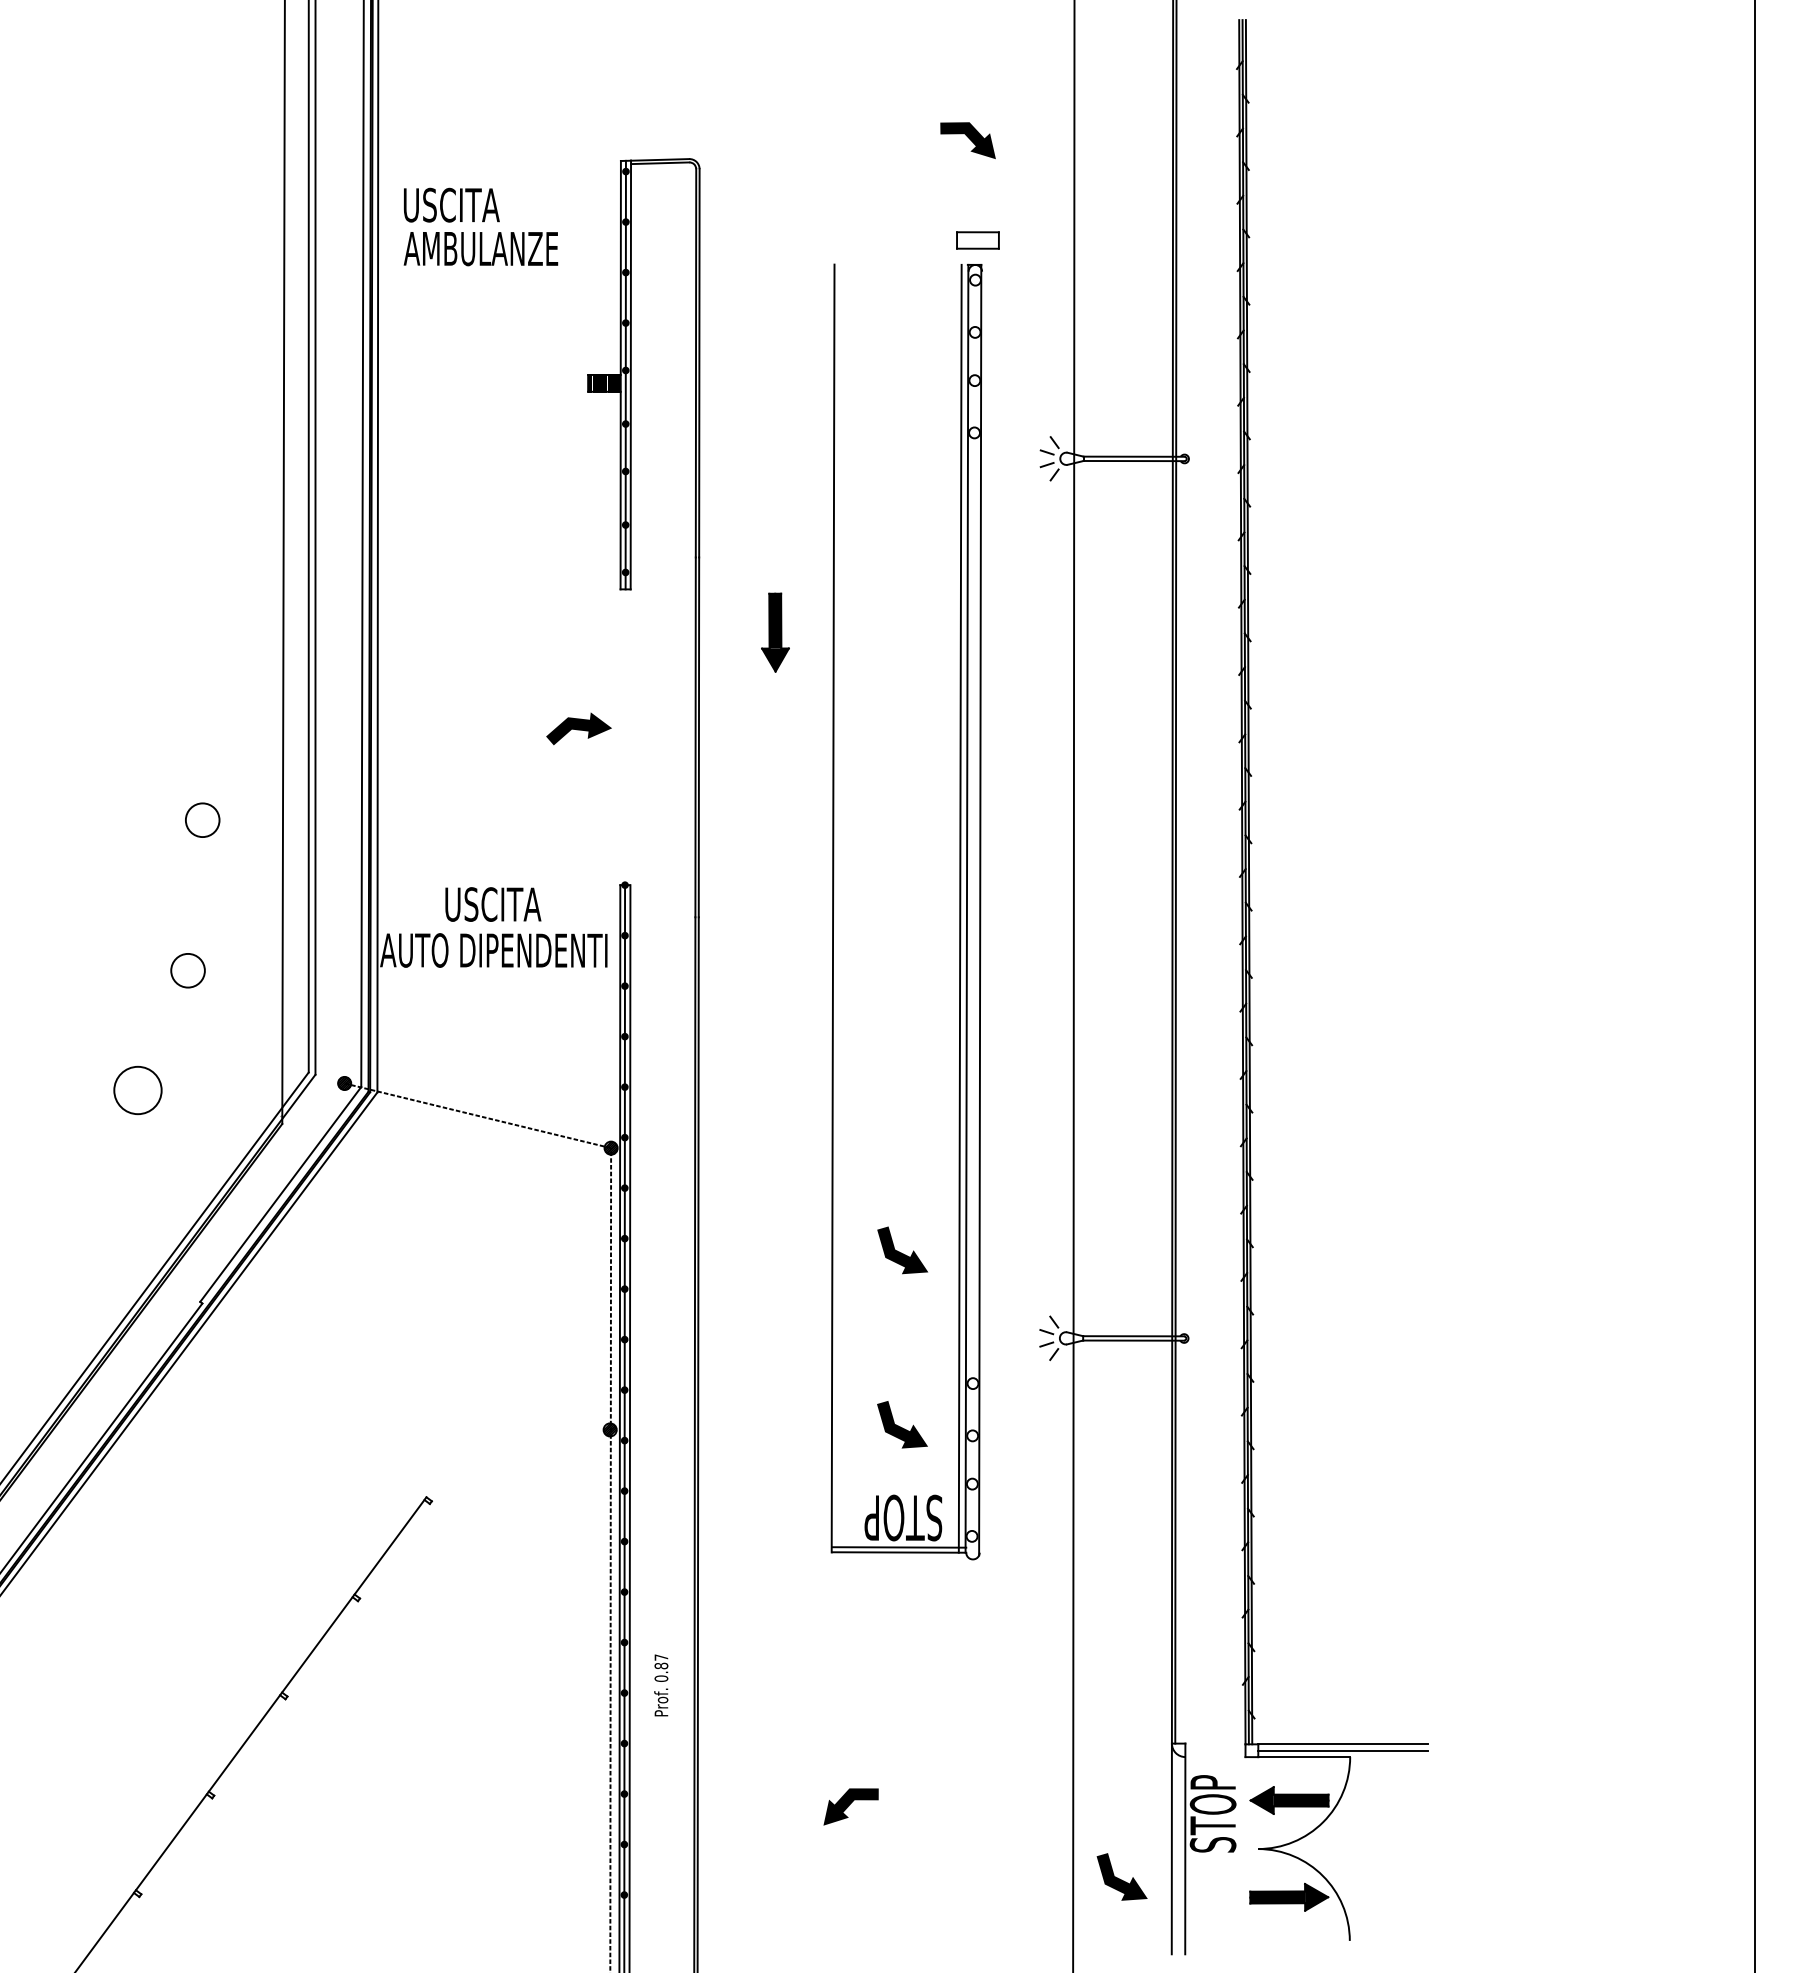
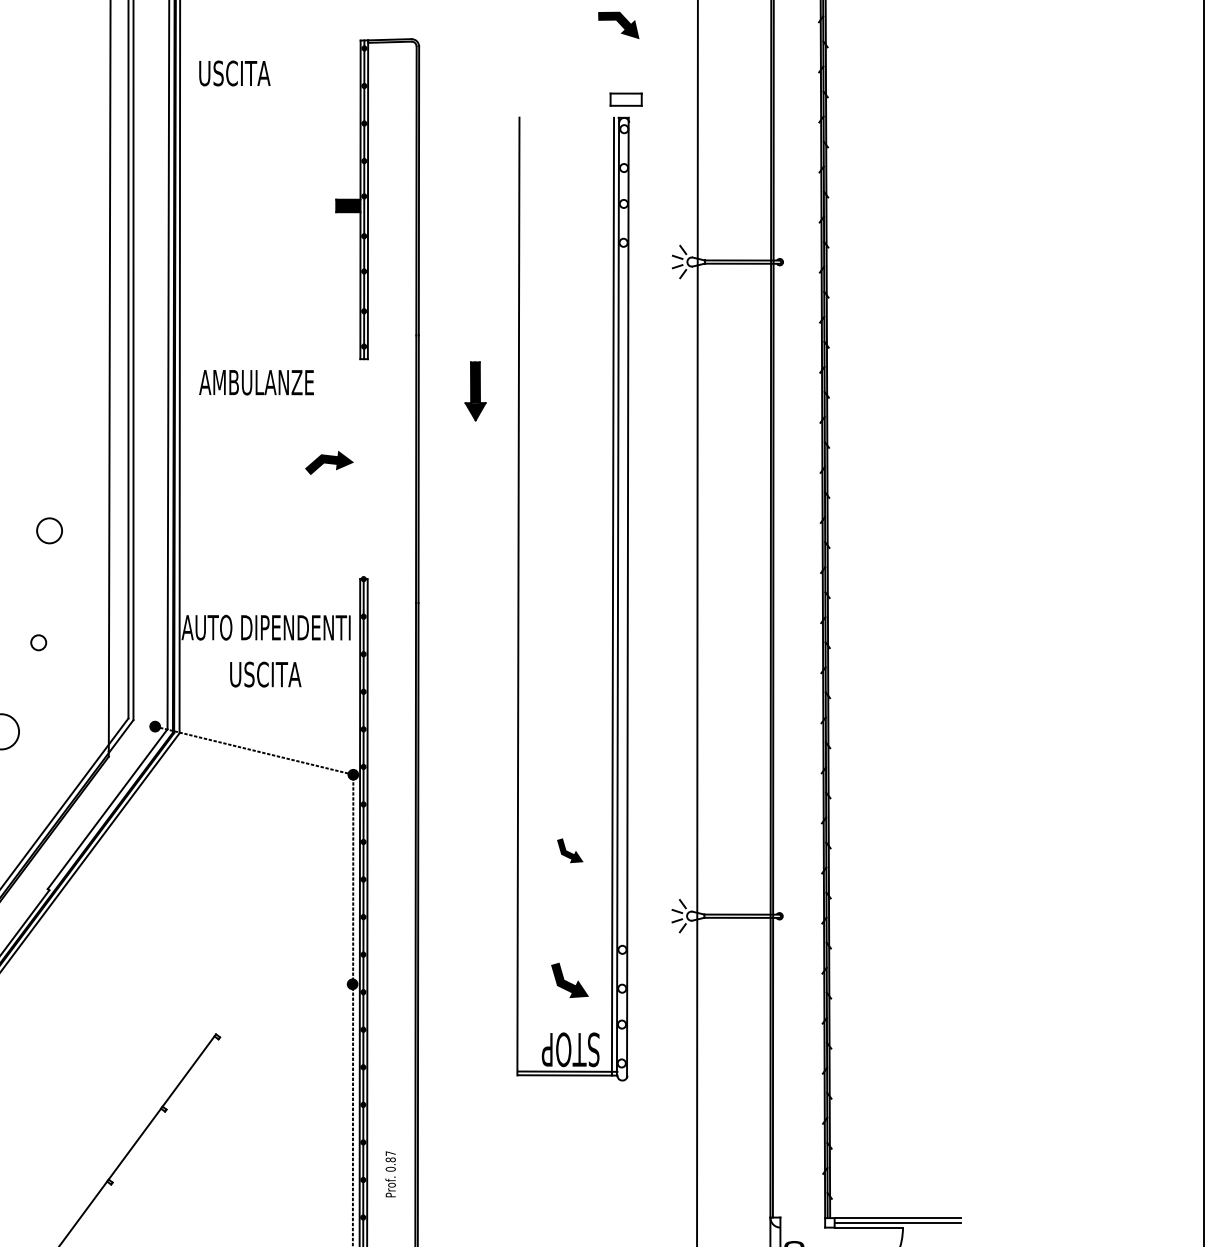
text: (480, 249) -> (256, 383), moved
text: (493, 904) -> (265, 674), moved
circle: (187, 970) -> (38, 642), size x0.6
part: (902, 1250) -> (570, 850), size x0.7

